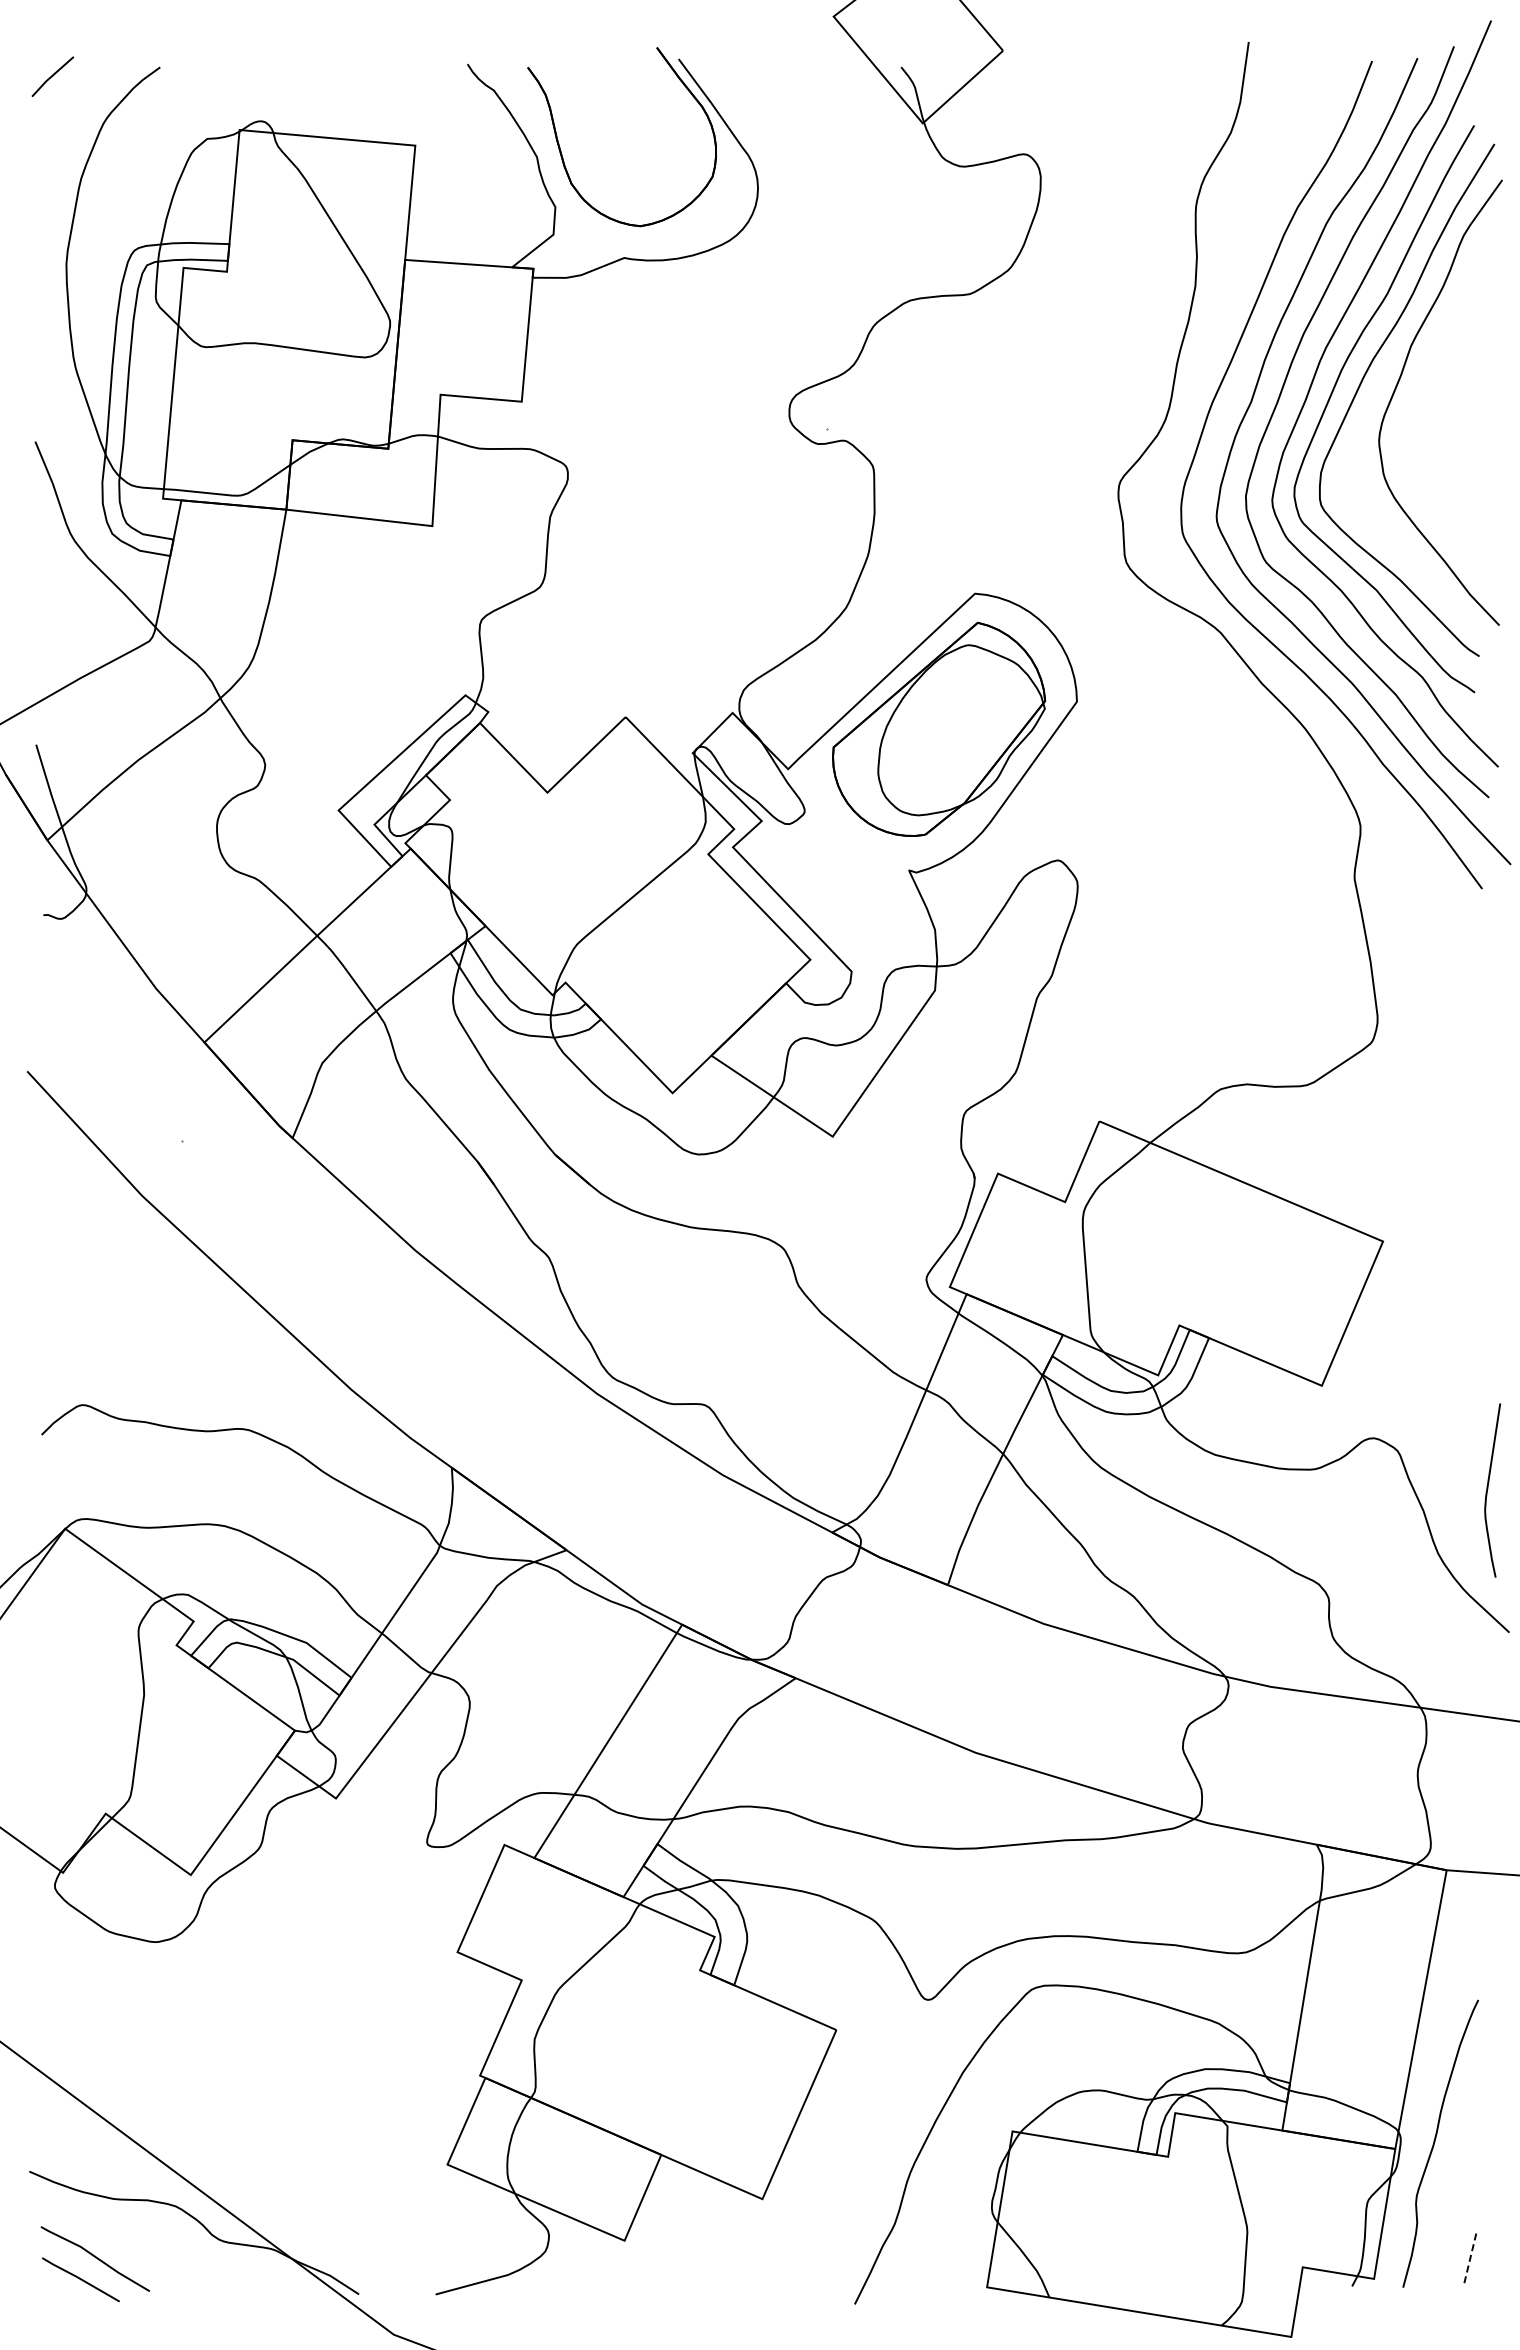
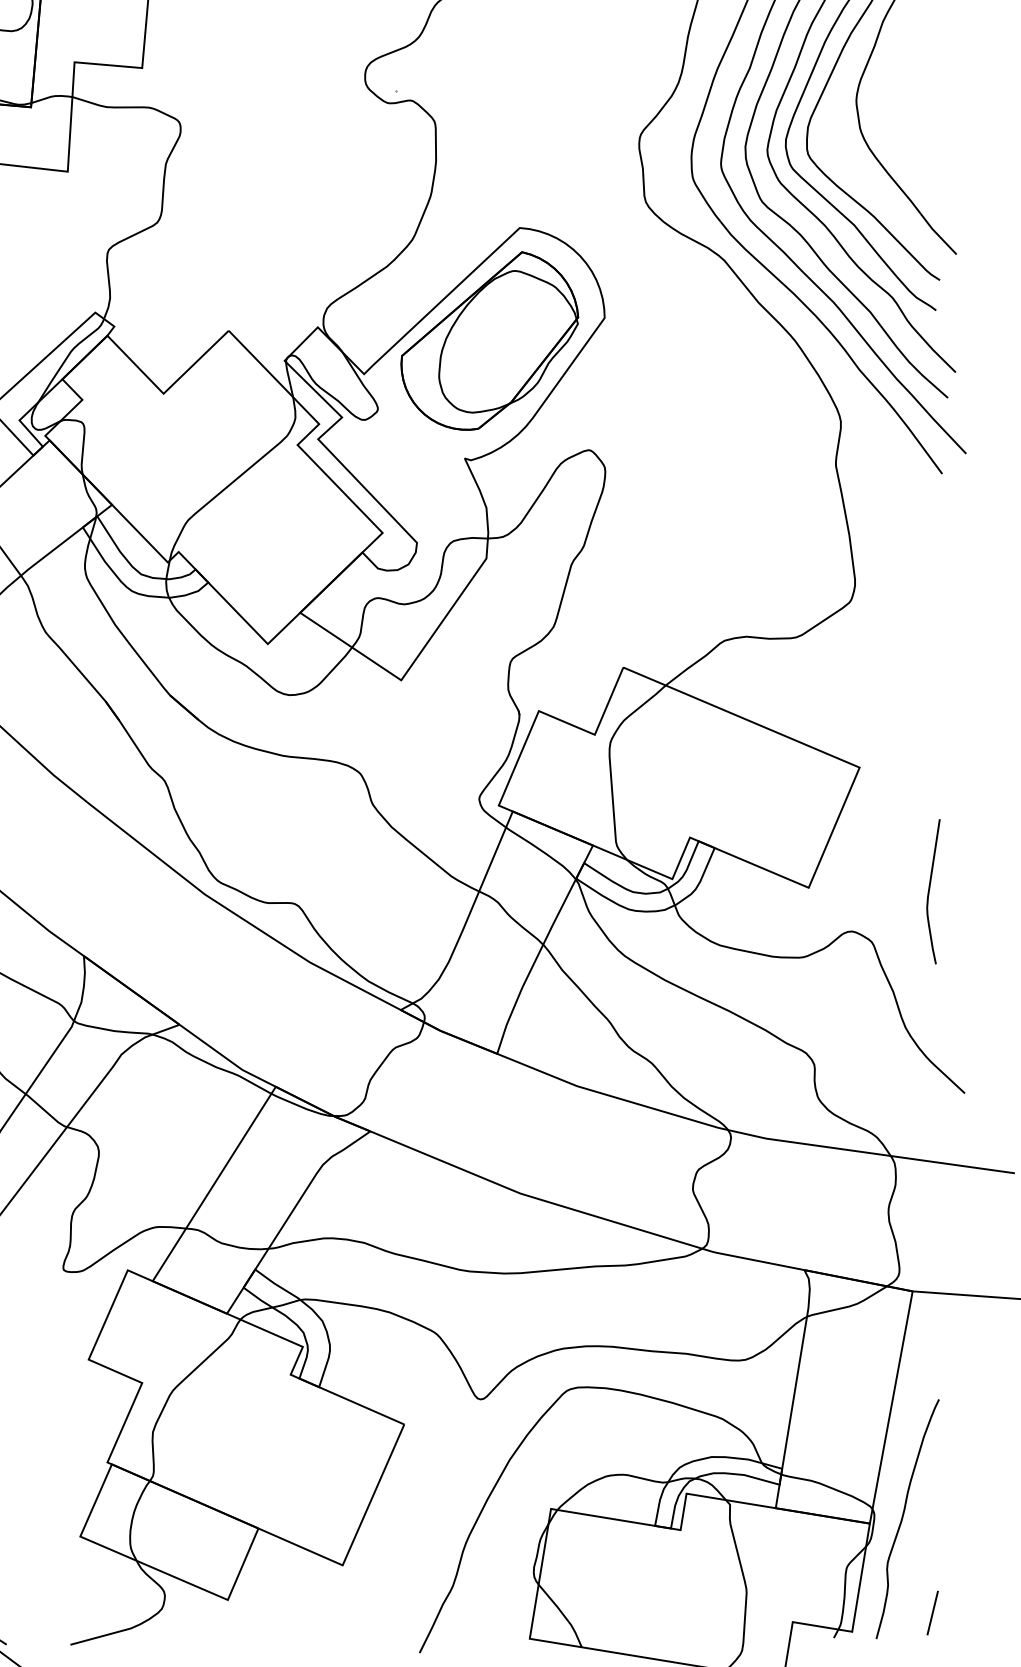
curve: (1488, 1489) -> (930, 890), moved
line: (1470, 2255) -> (932, 1612), dashed -> solid

